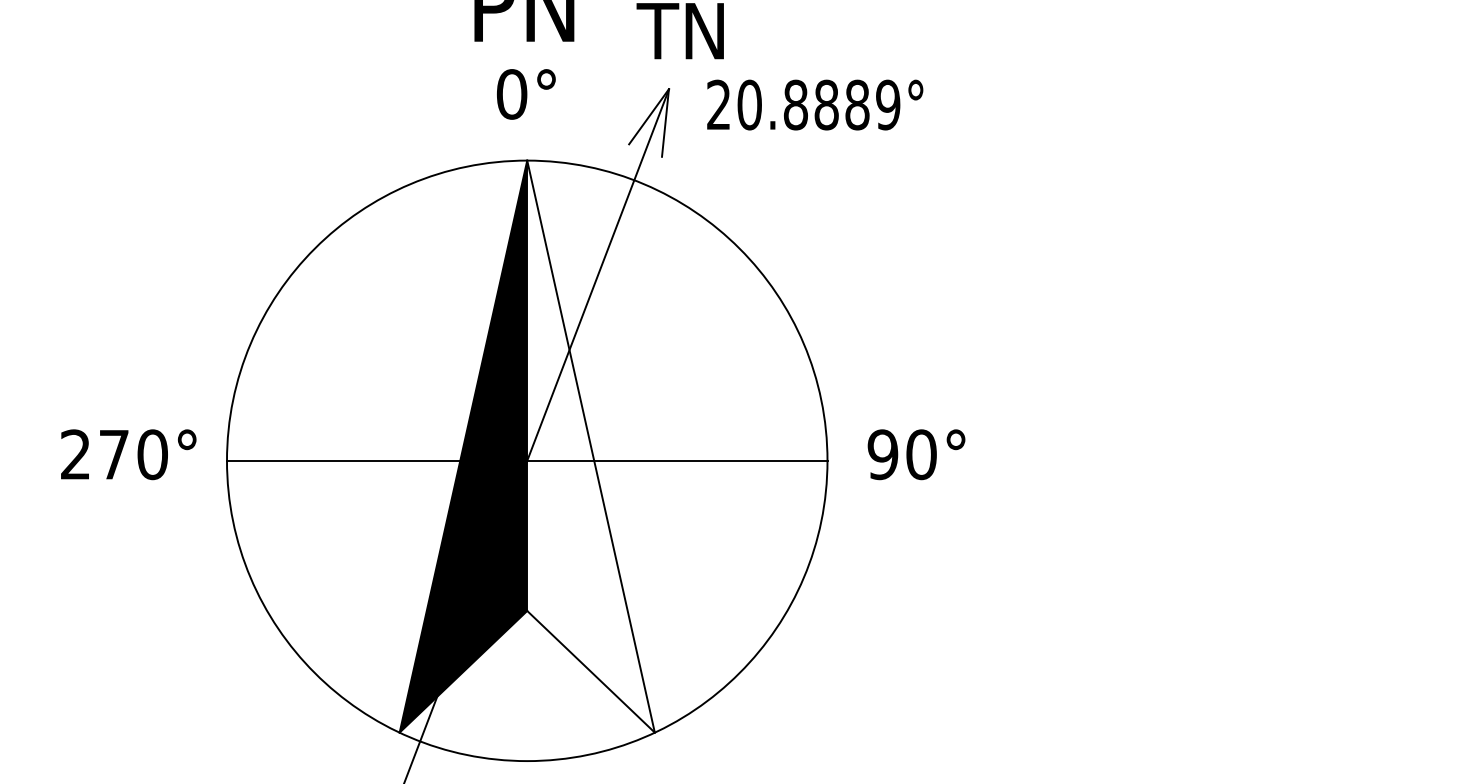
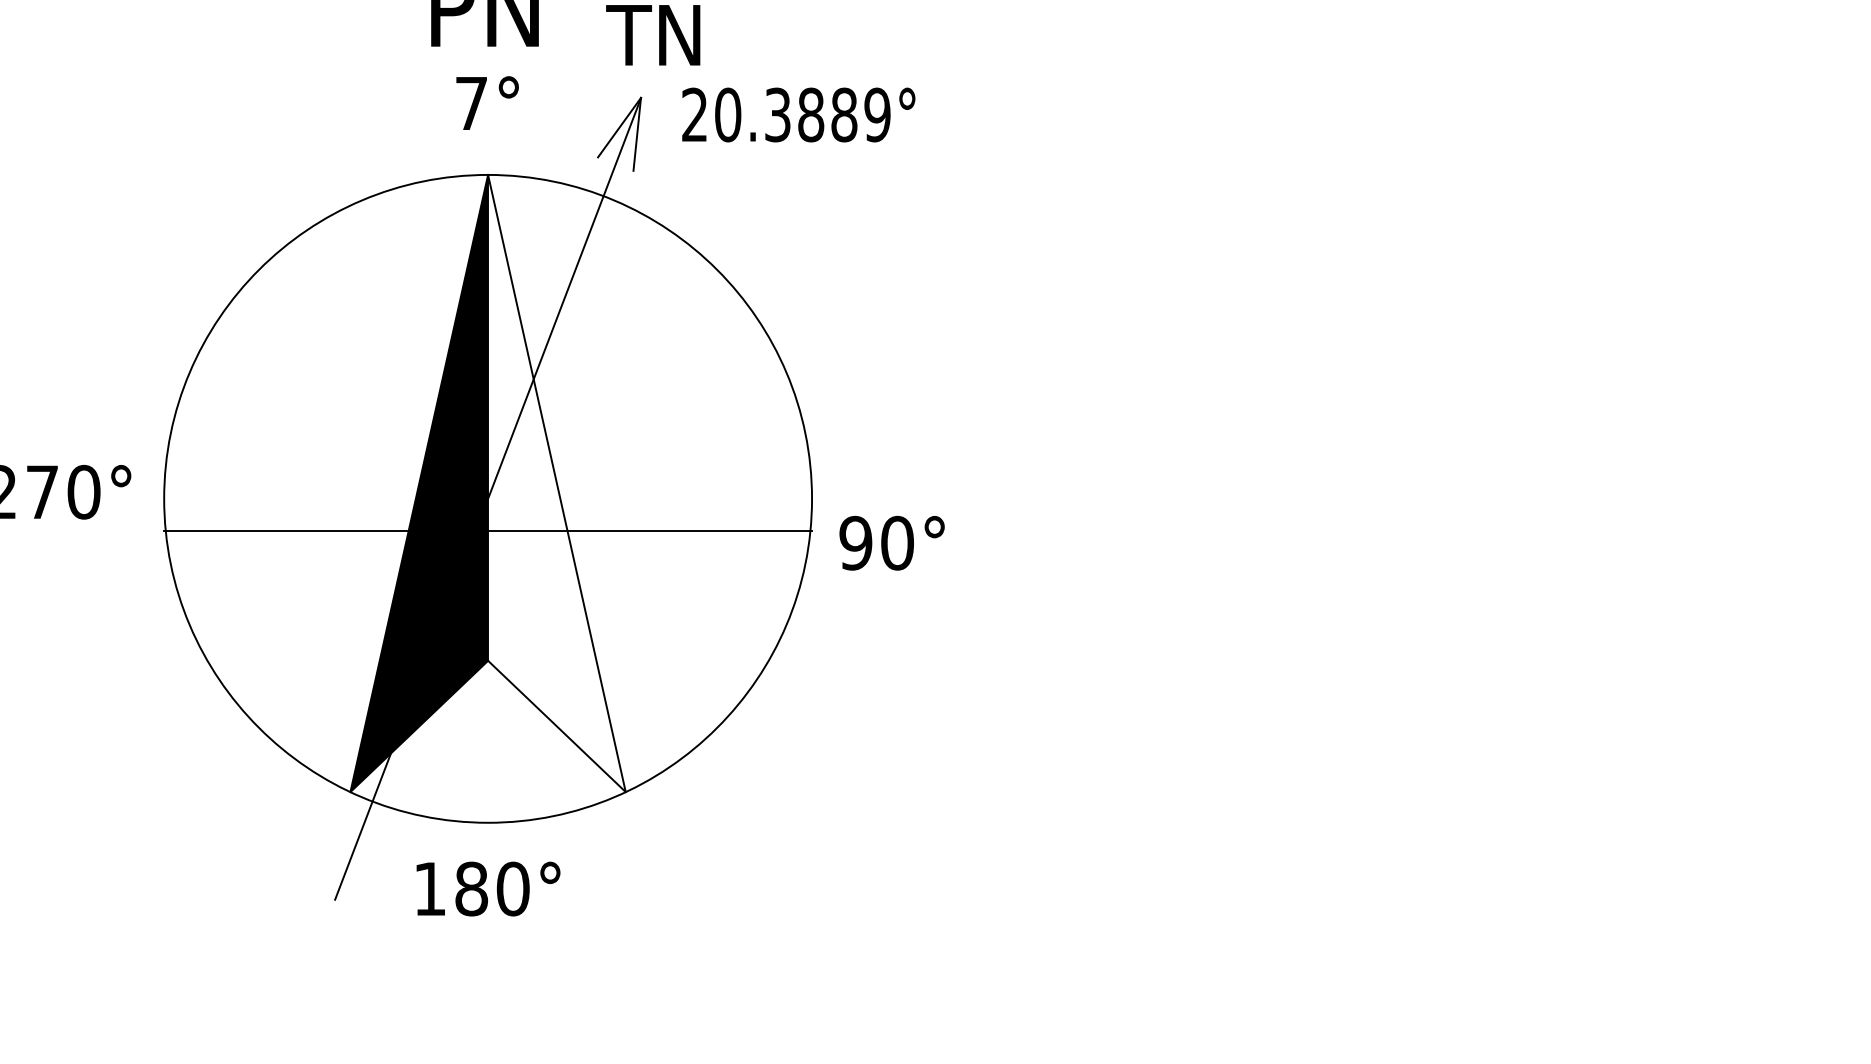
text: (511, 94) -> (471, 103), 0° -> 7°
text: (795, 104) -> (777, 114), 20.8889° -> 20.3889°
text: (915, 454) -> (891, 542), moved
line: (527, 460) -> (488, 530), moved

